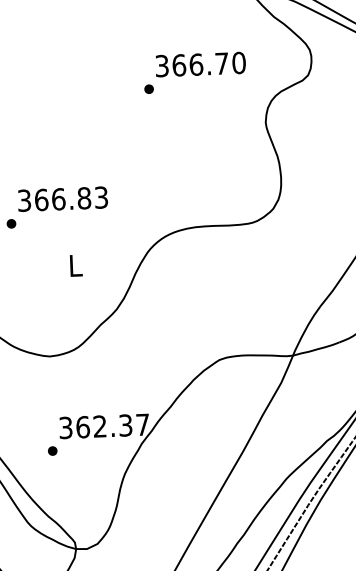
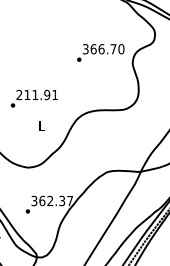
text: (194, 71) -> (100, 52), moved
text: (63, 198) -> (37, 94), 366.83 -> 211.91

